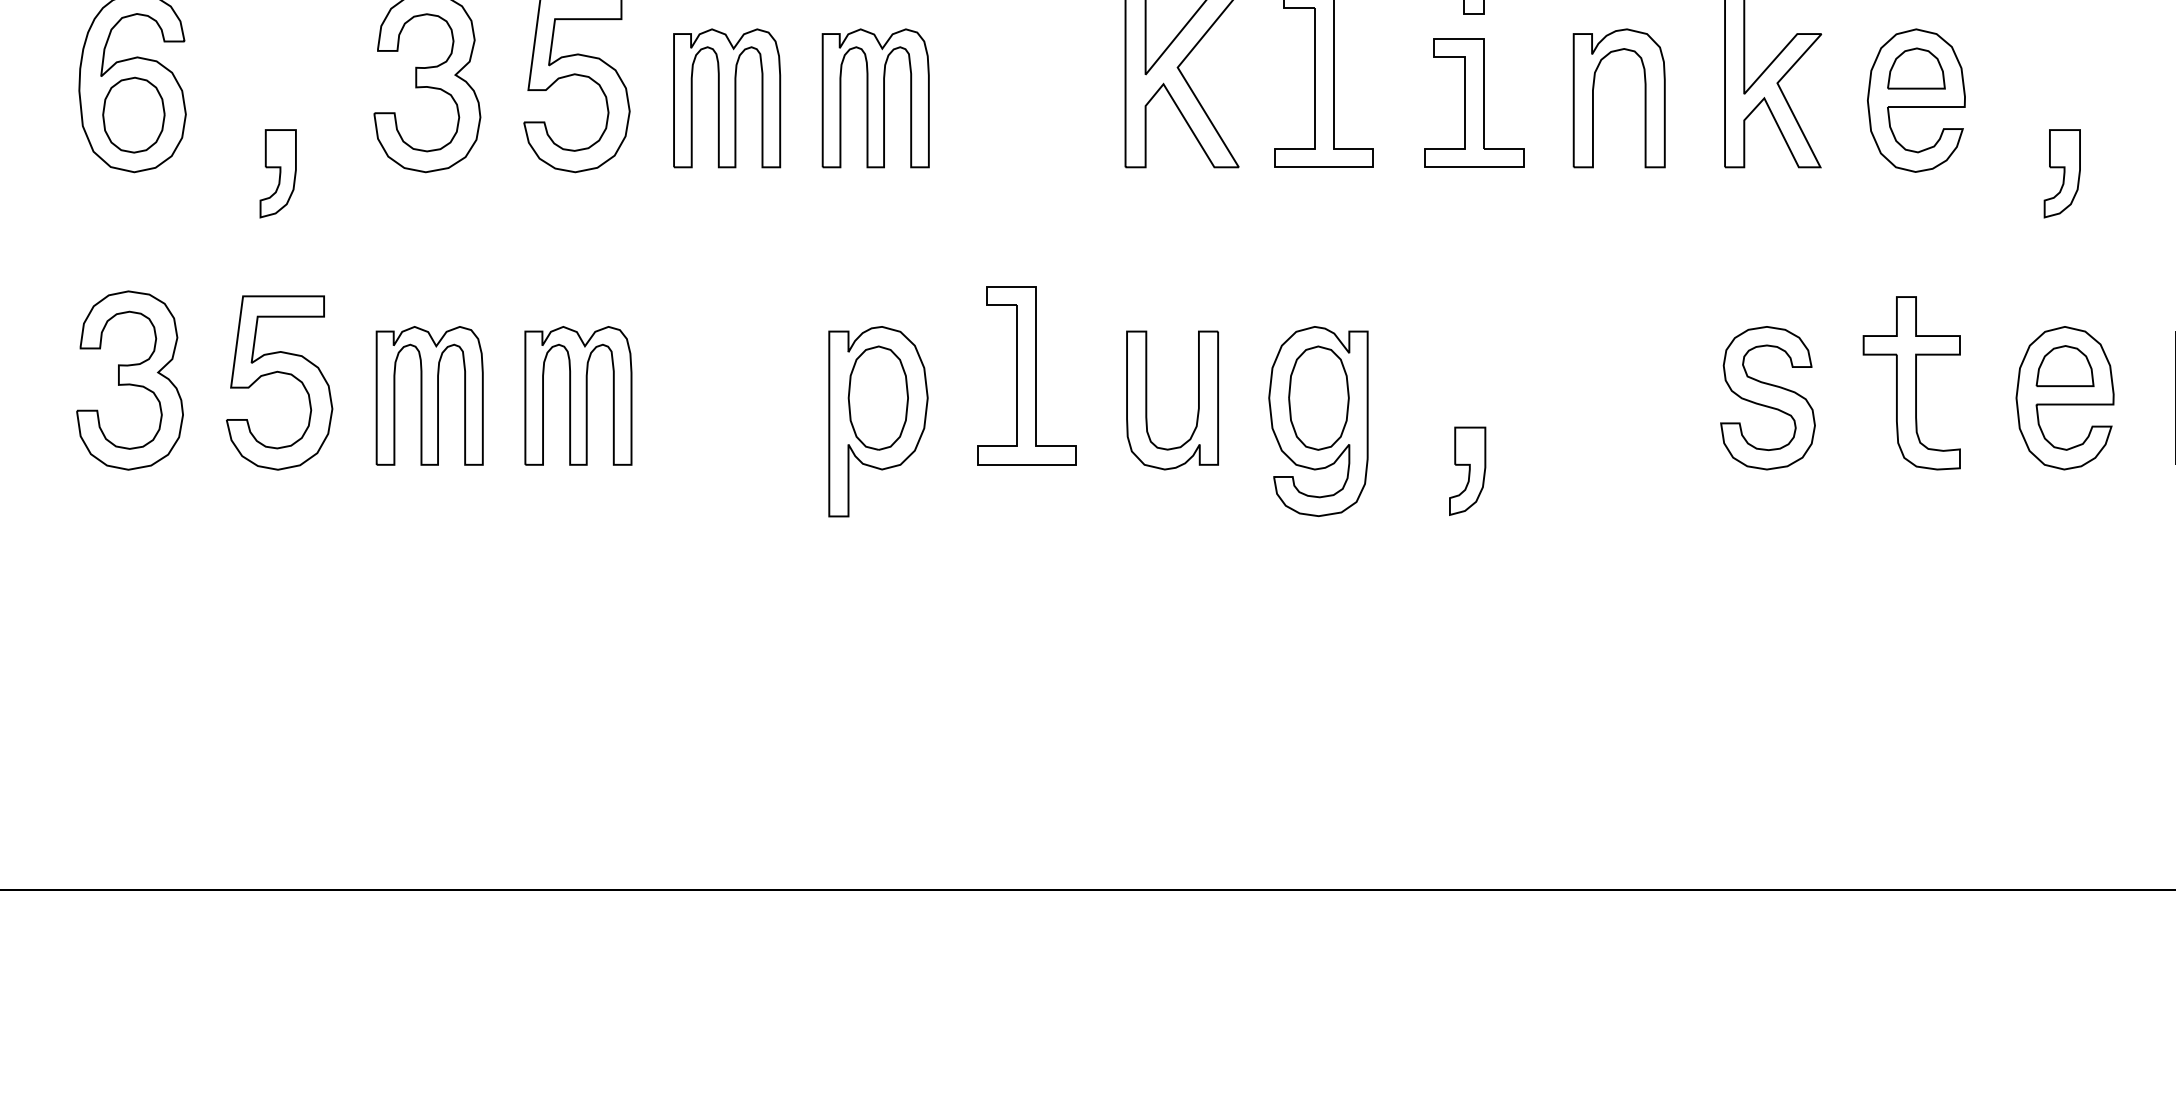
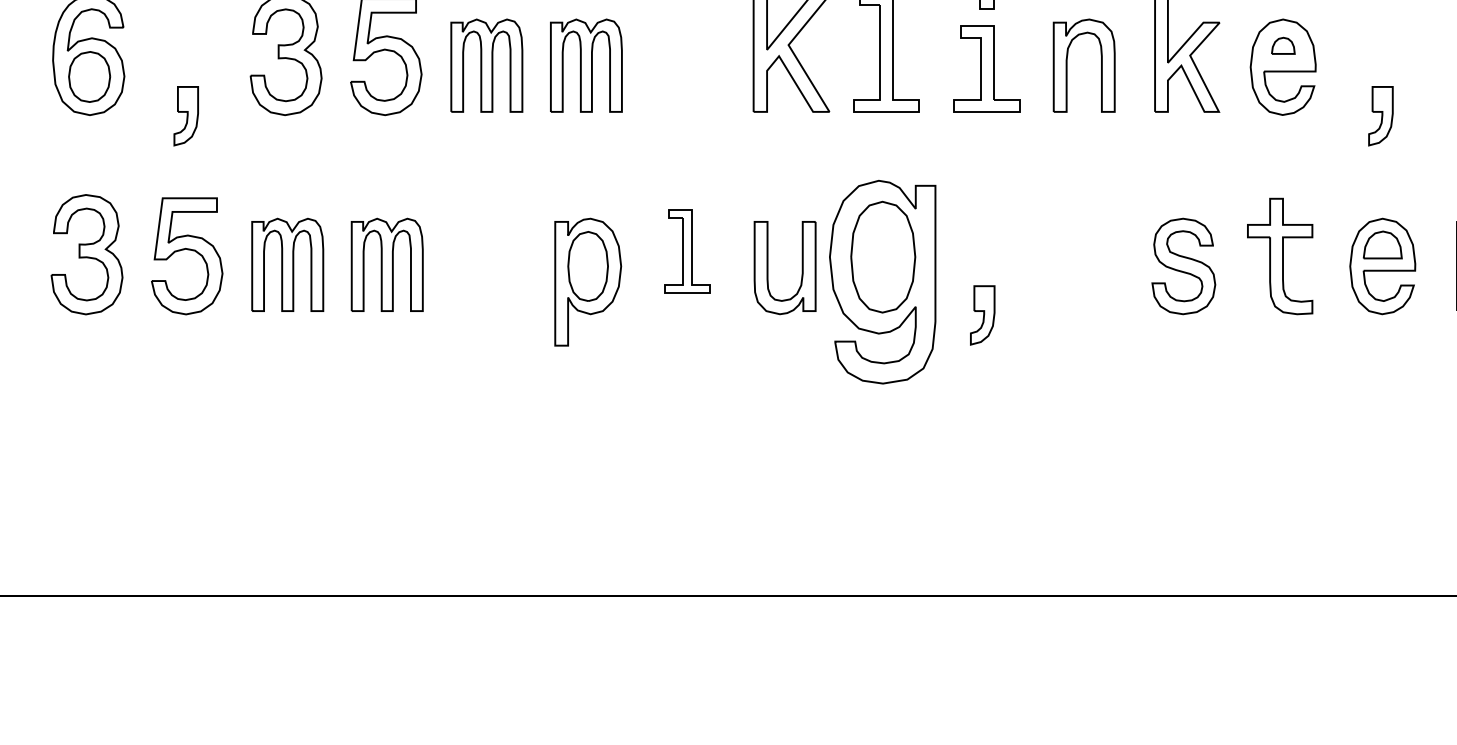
part: (1916, 68) -> (1283, 45), size x0.6
part: (1026, 375) -> (687, 251), size x0.7
part: (1317, 420) -> (882, 281), size x1.6

